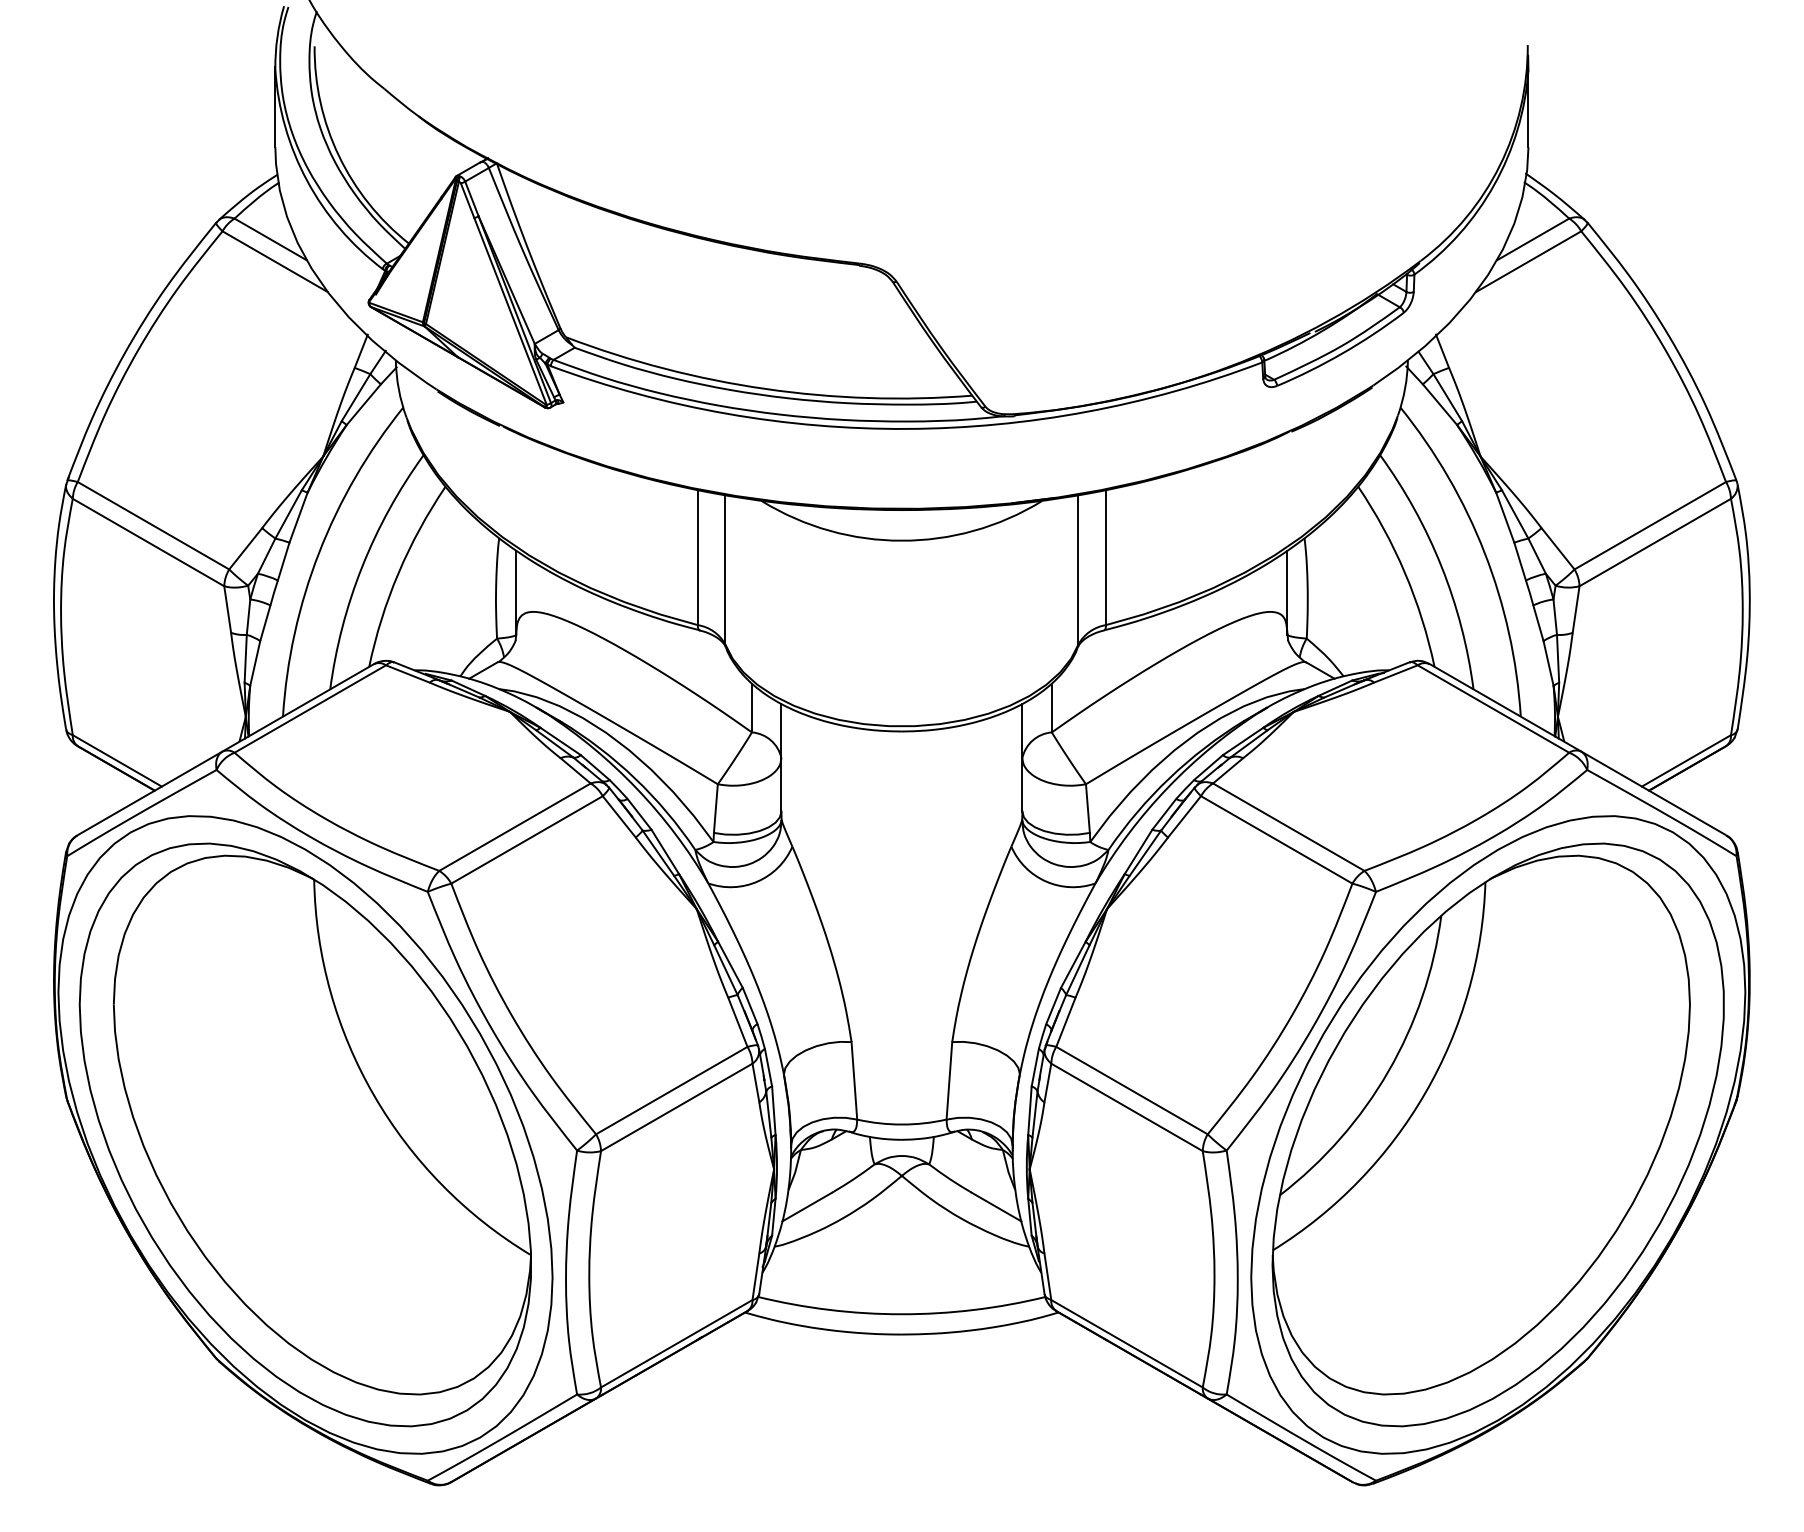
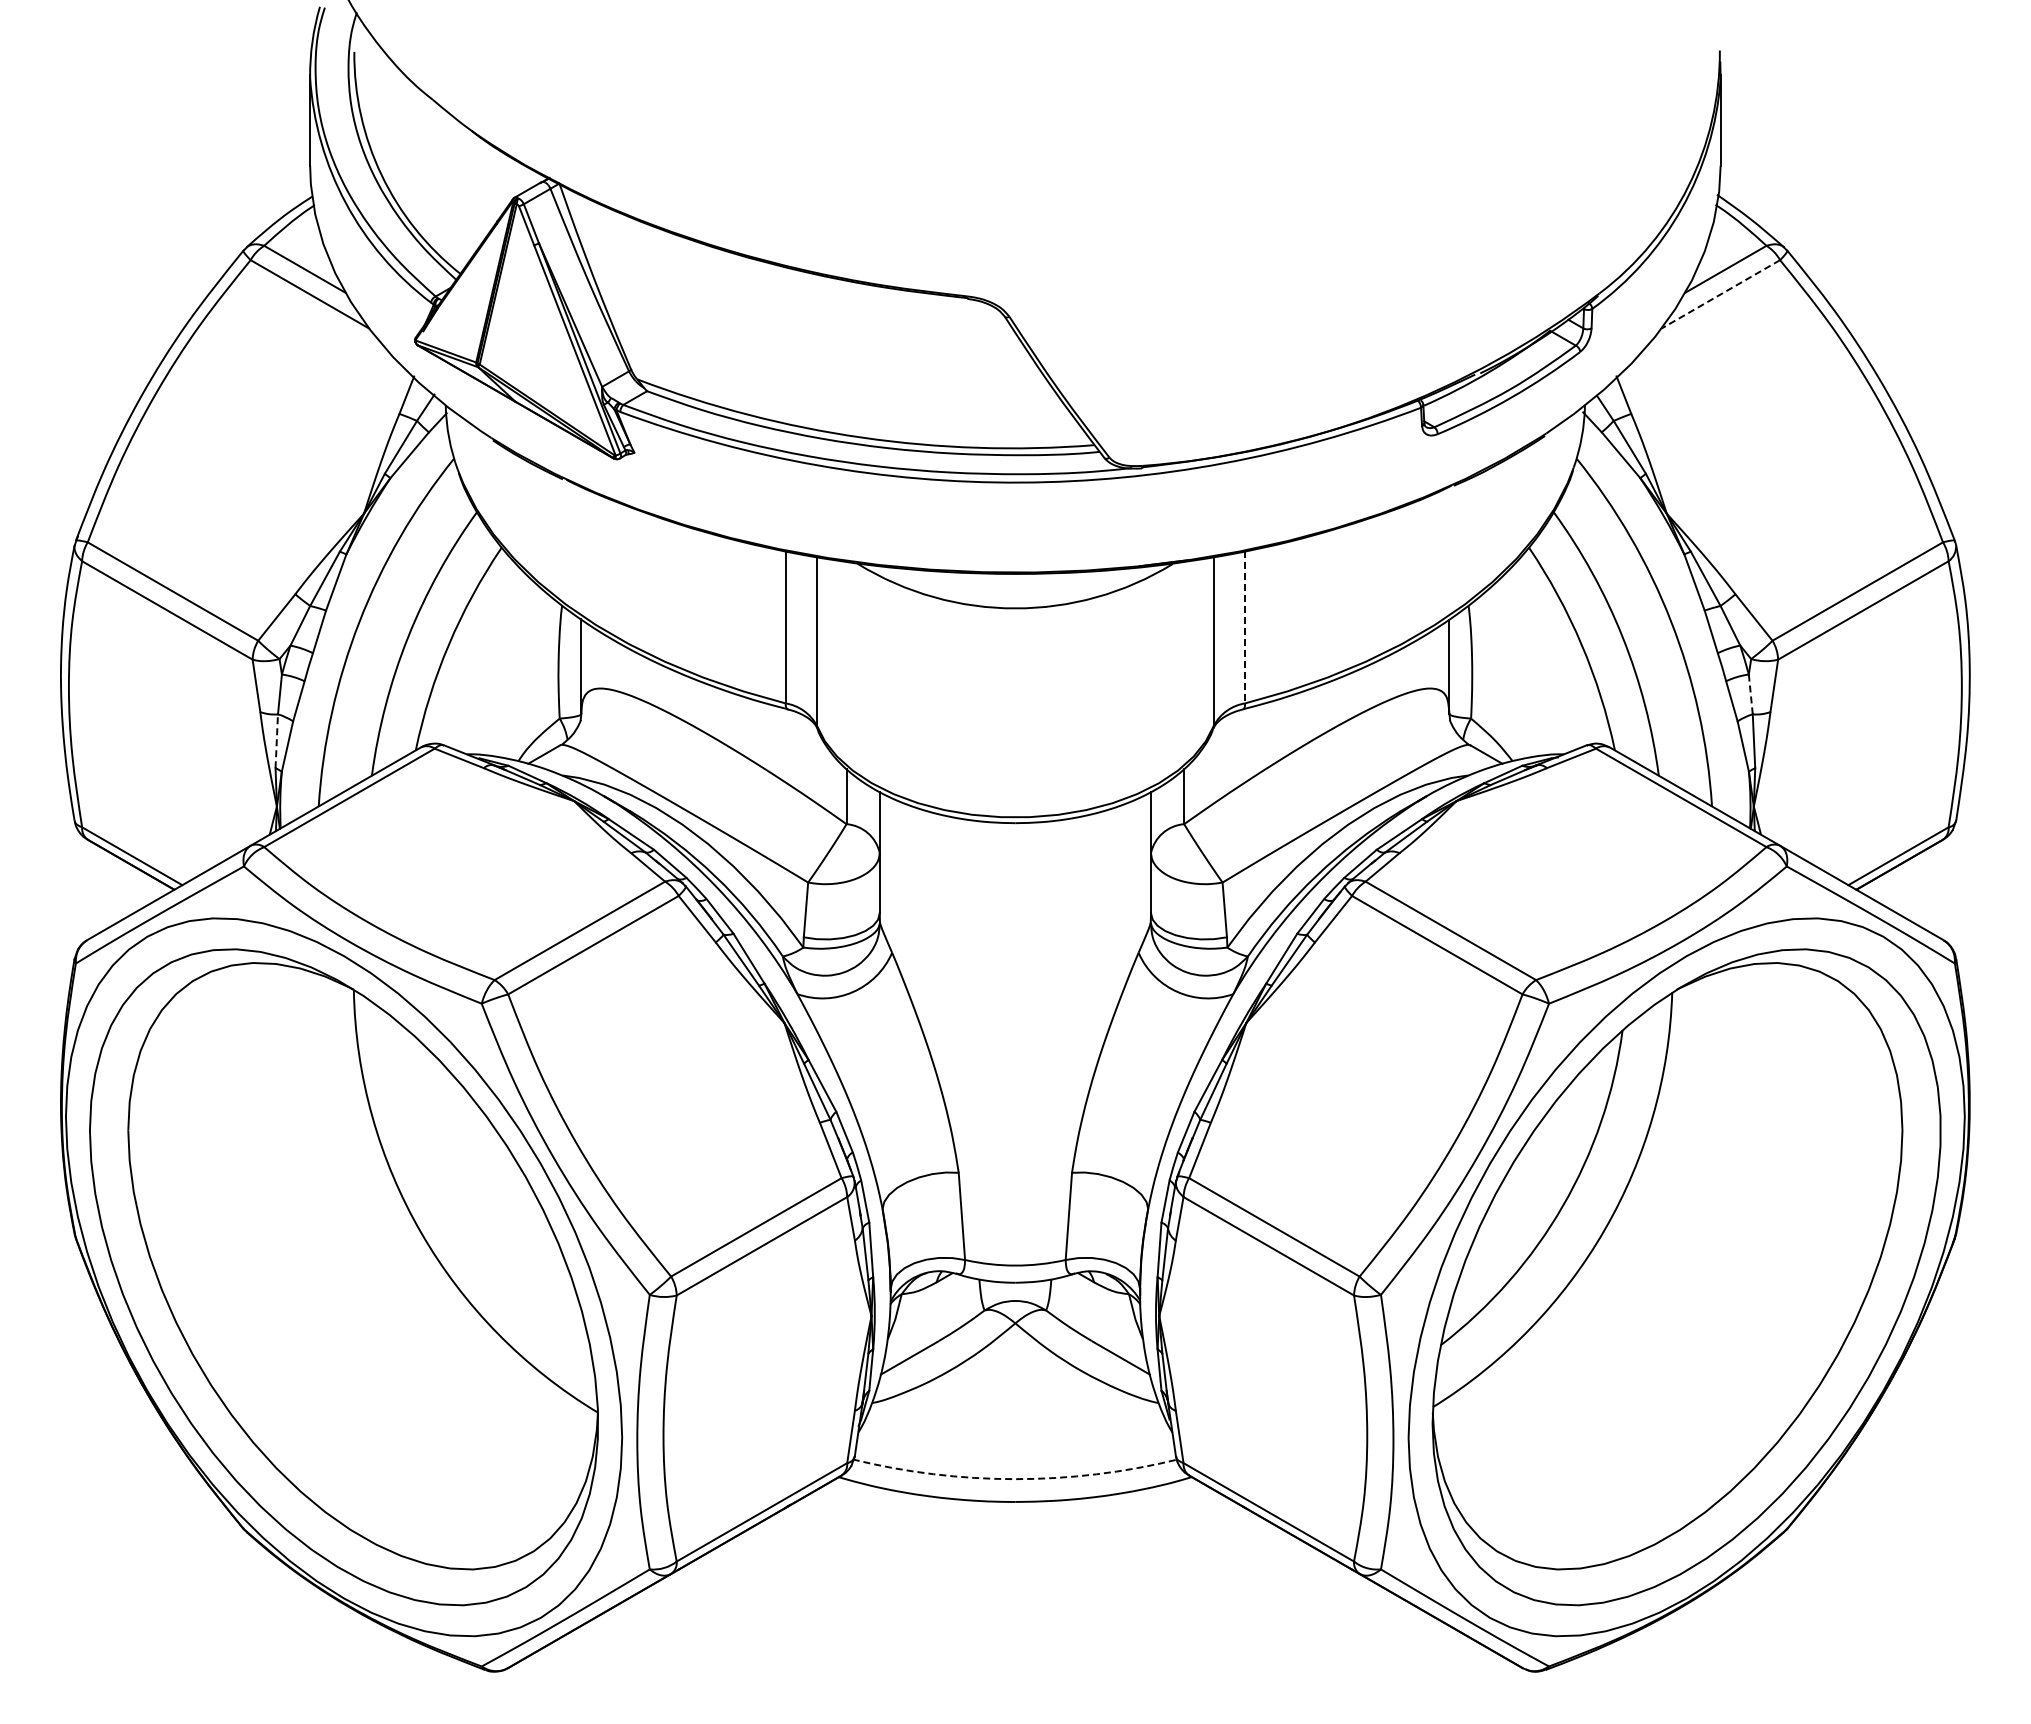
line: (1528, 261) -> (1720, 294), solid -> dashed
line: (1106, 557) -> (1245, 627), solid -> dashed
line: (1554, 617) -> (1750, 694), solid -> dashed
line: (245, 658) -> (276, 741), solid -> dashed
arc: (902, 1314) -> (1015, 1479), solid -> dashed

